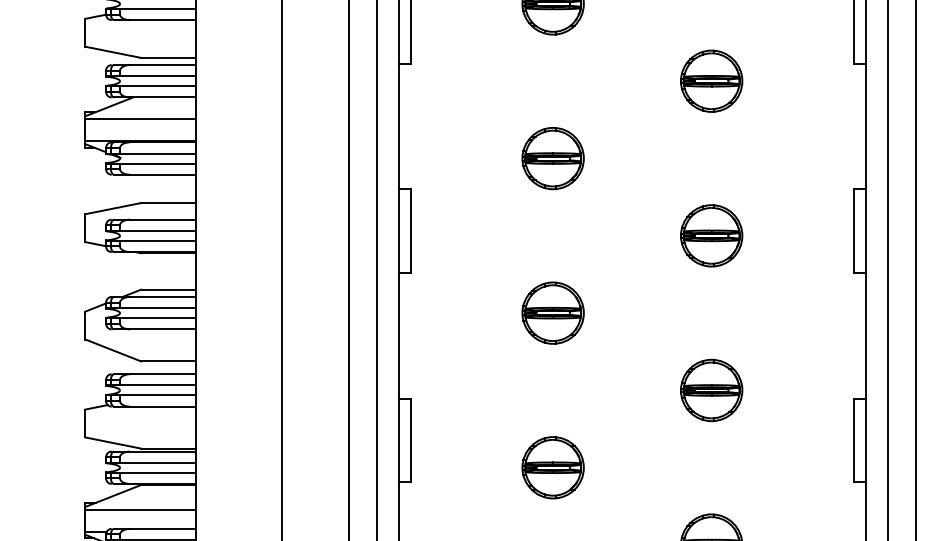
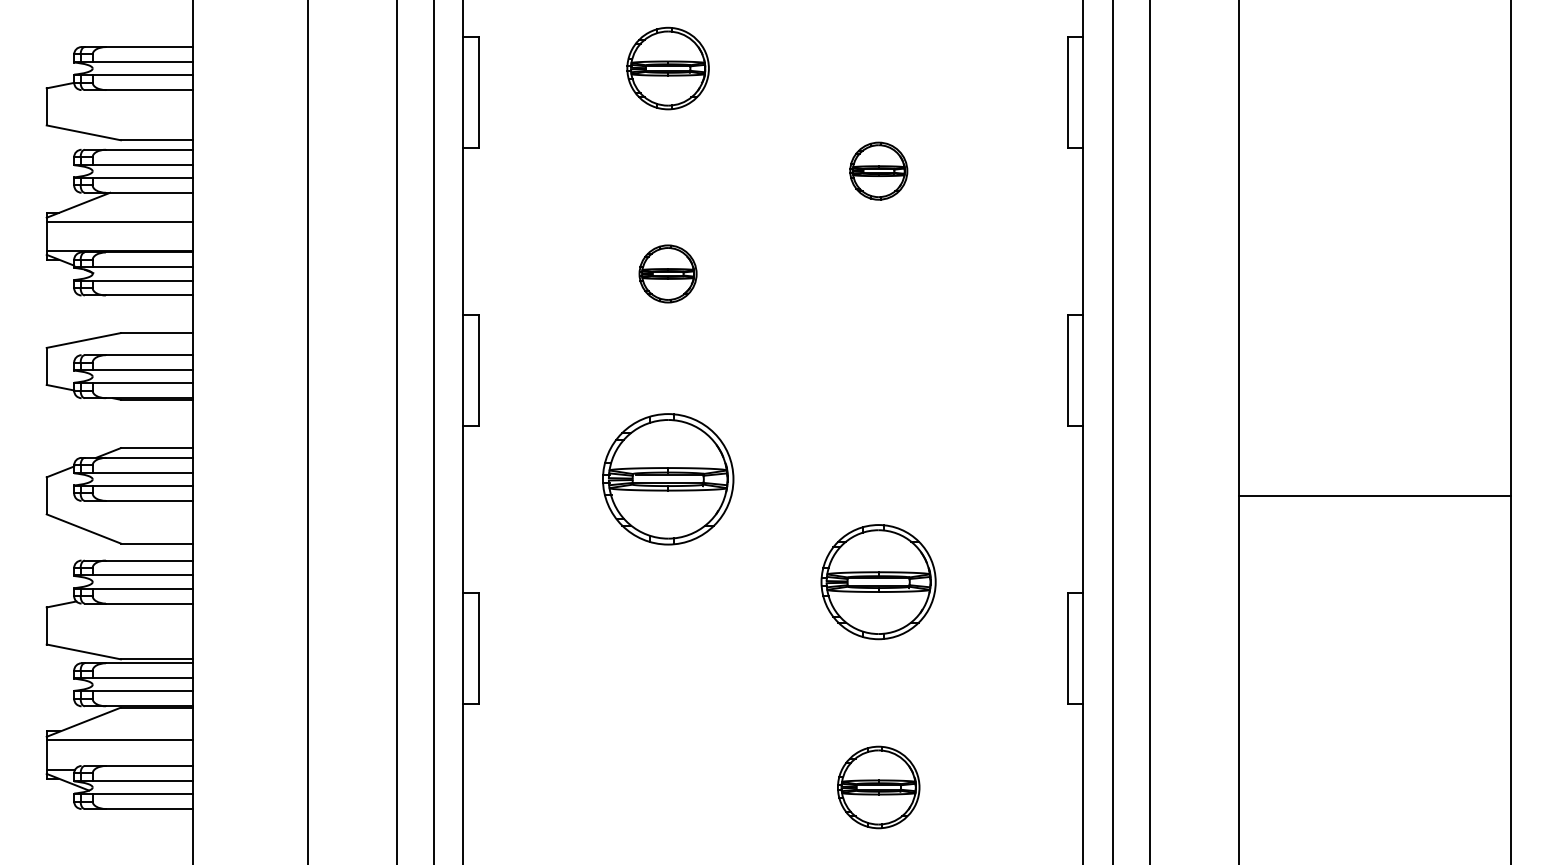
part: (711, 80) -> (878, 170), size x0.7
part: (552, 158) -> (667, 273), size x0.7
part: (711, 235) -> (878, 376), removed
part: (552, 313) -> (667, 479), size x1.6
part: (711, 390) -> (878, 581), size x1.4
part: (552, 467) -> (667, 684), removed

